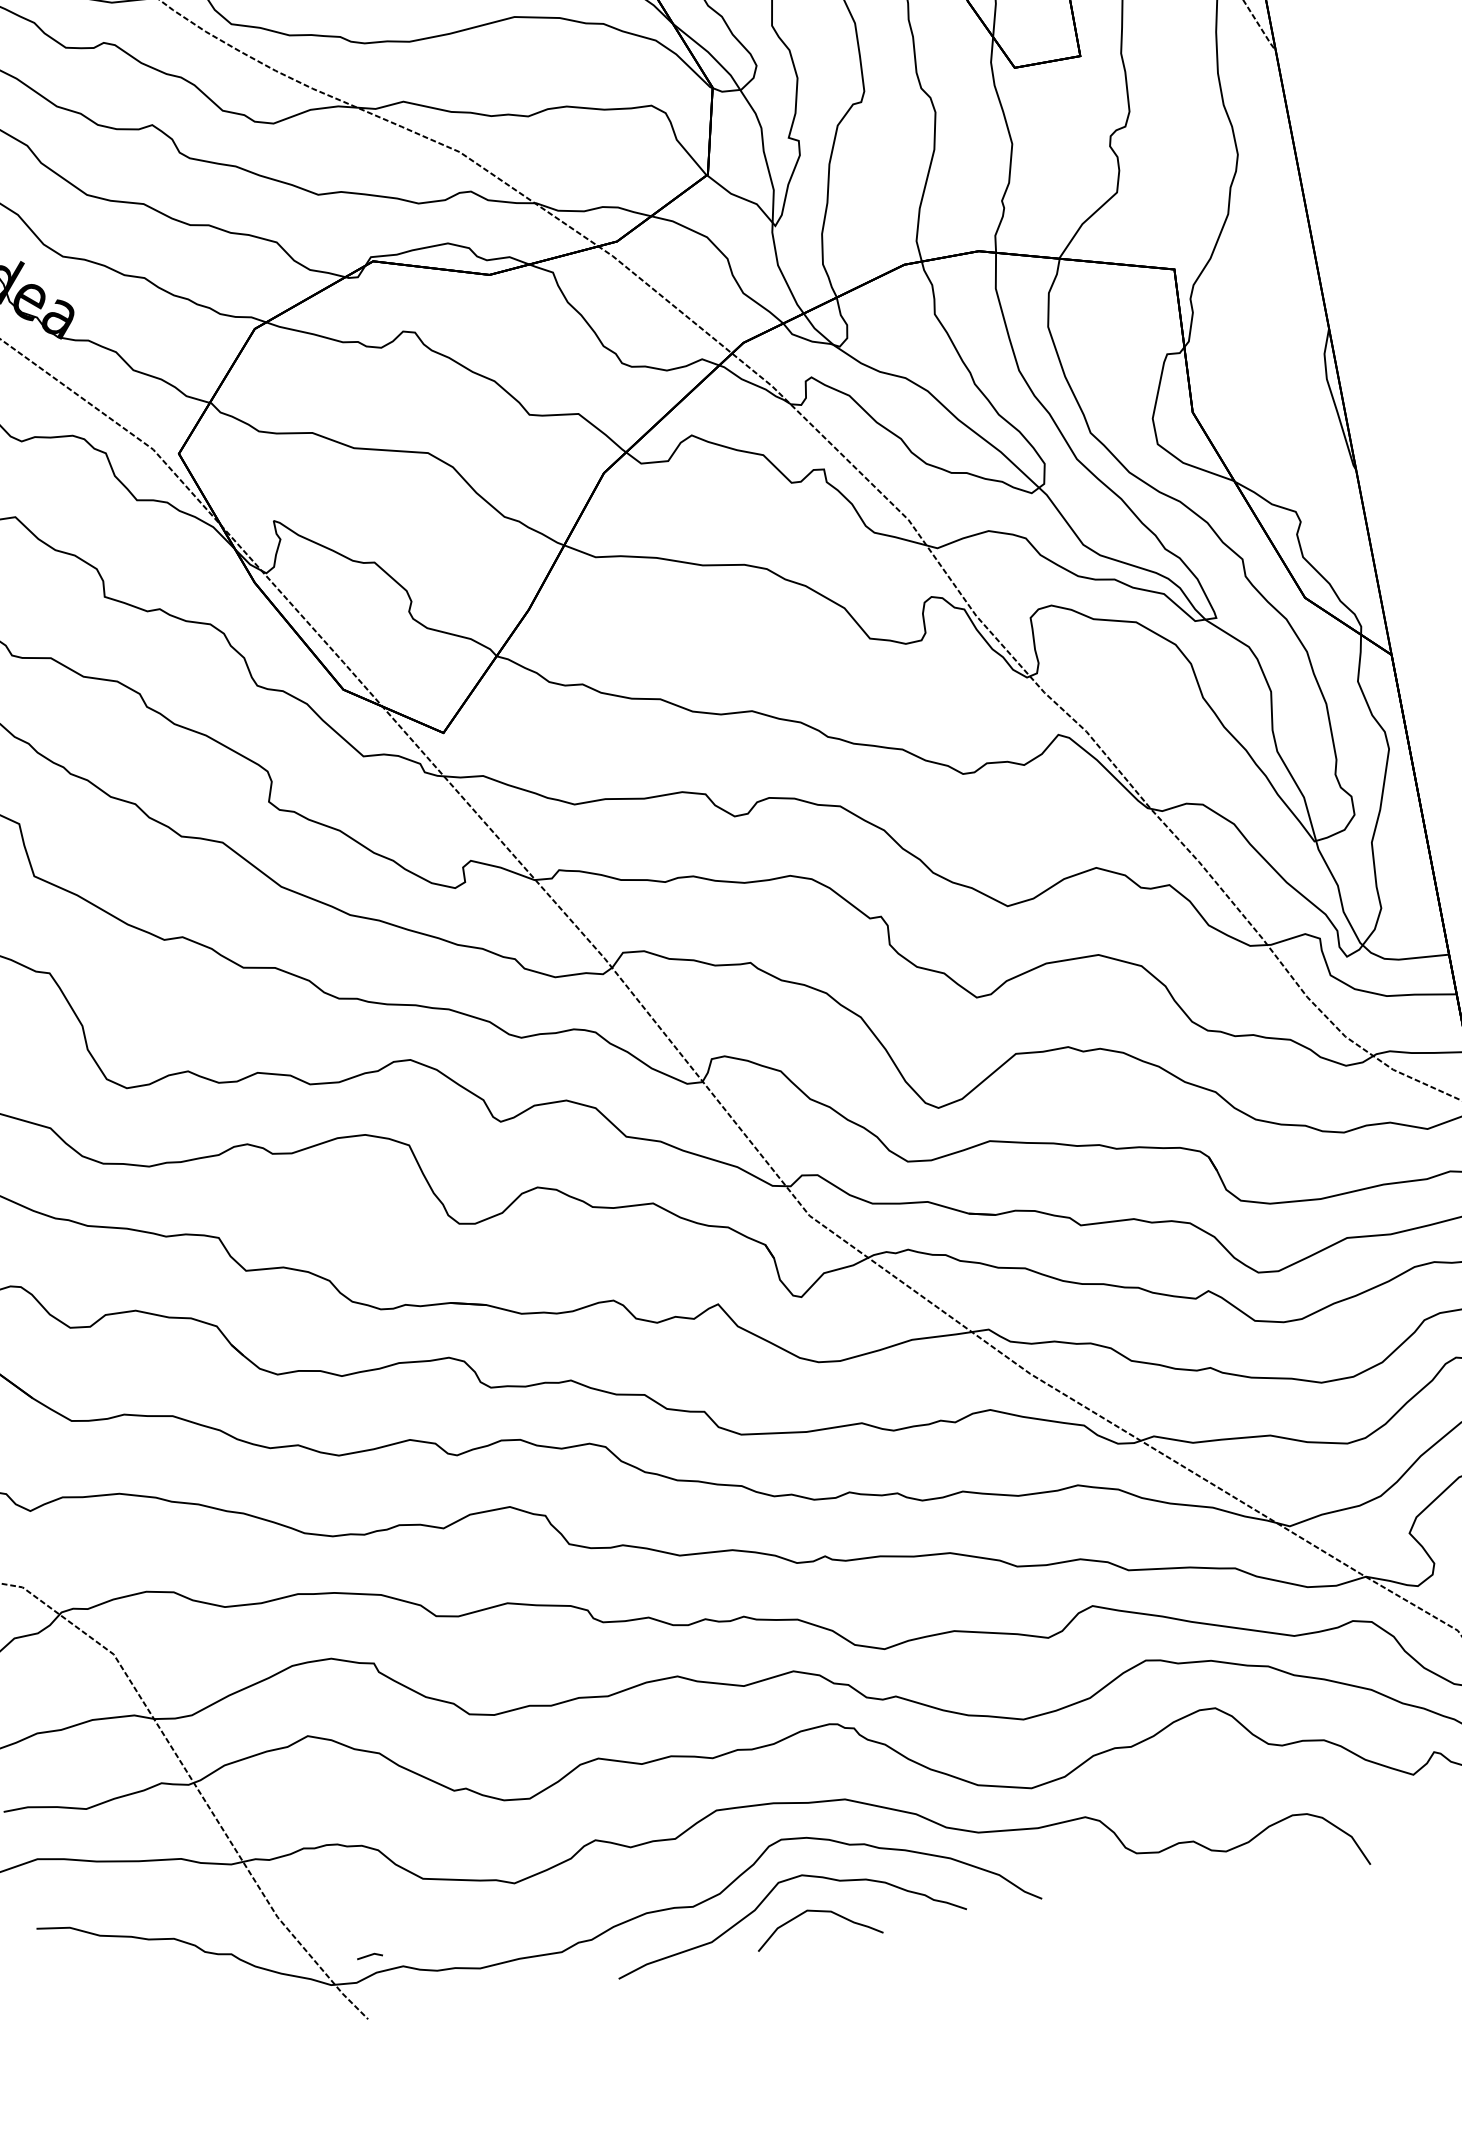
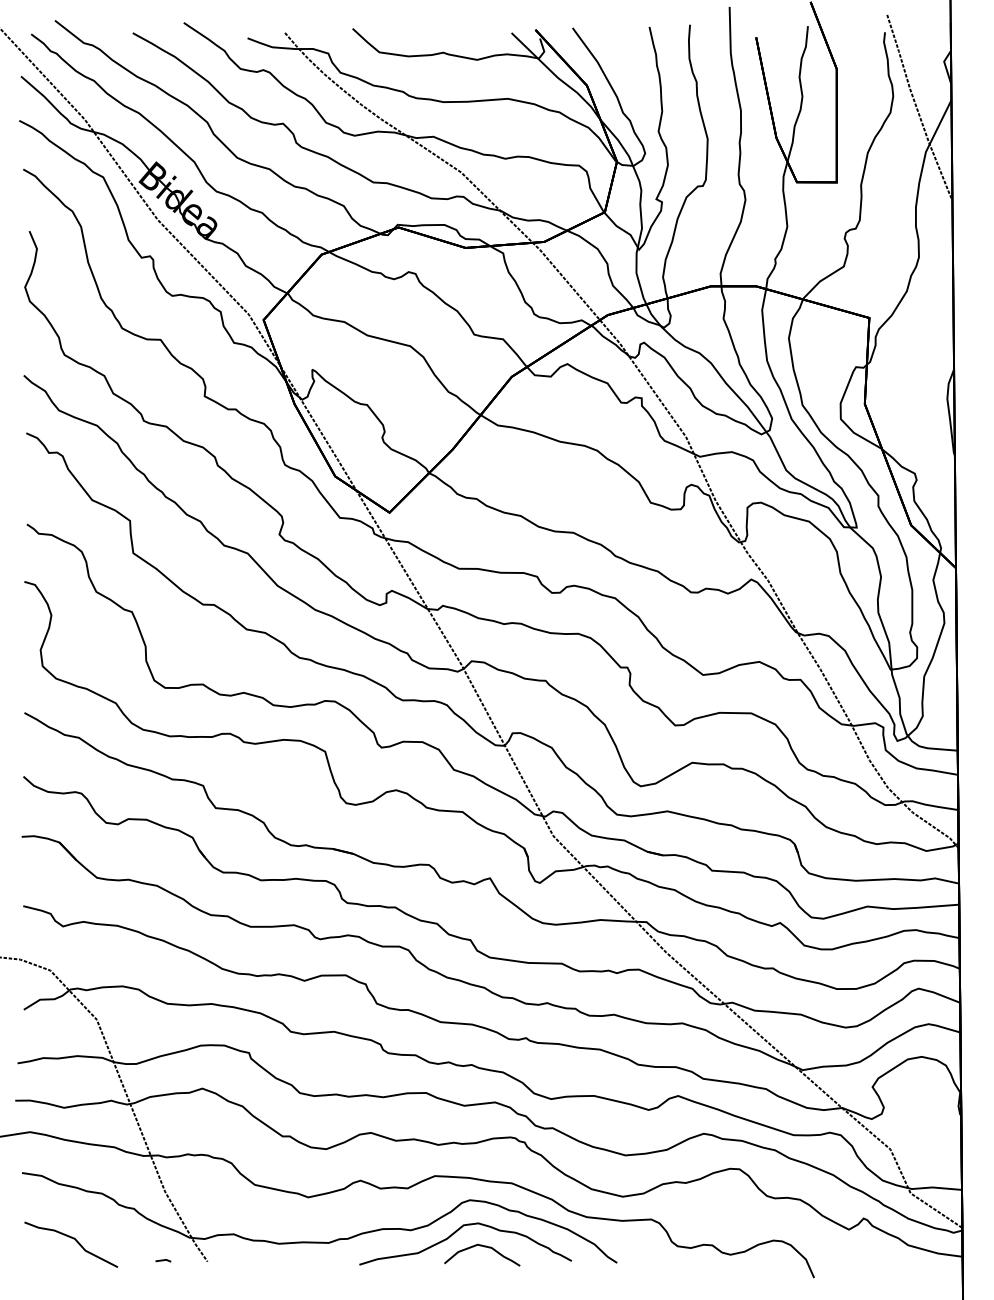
line: (370, 1955) -> (163, 1260), moved
curve: (144, 2025) -> (75, 1241), added

